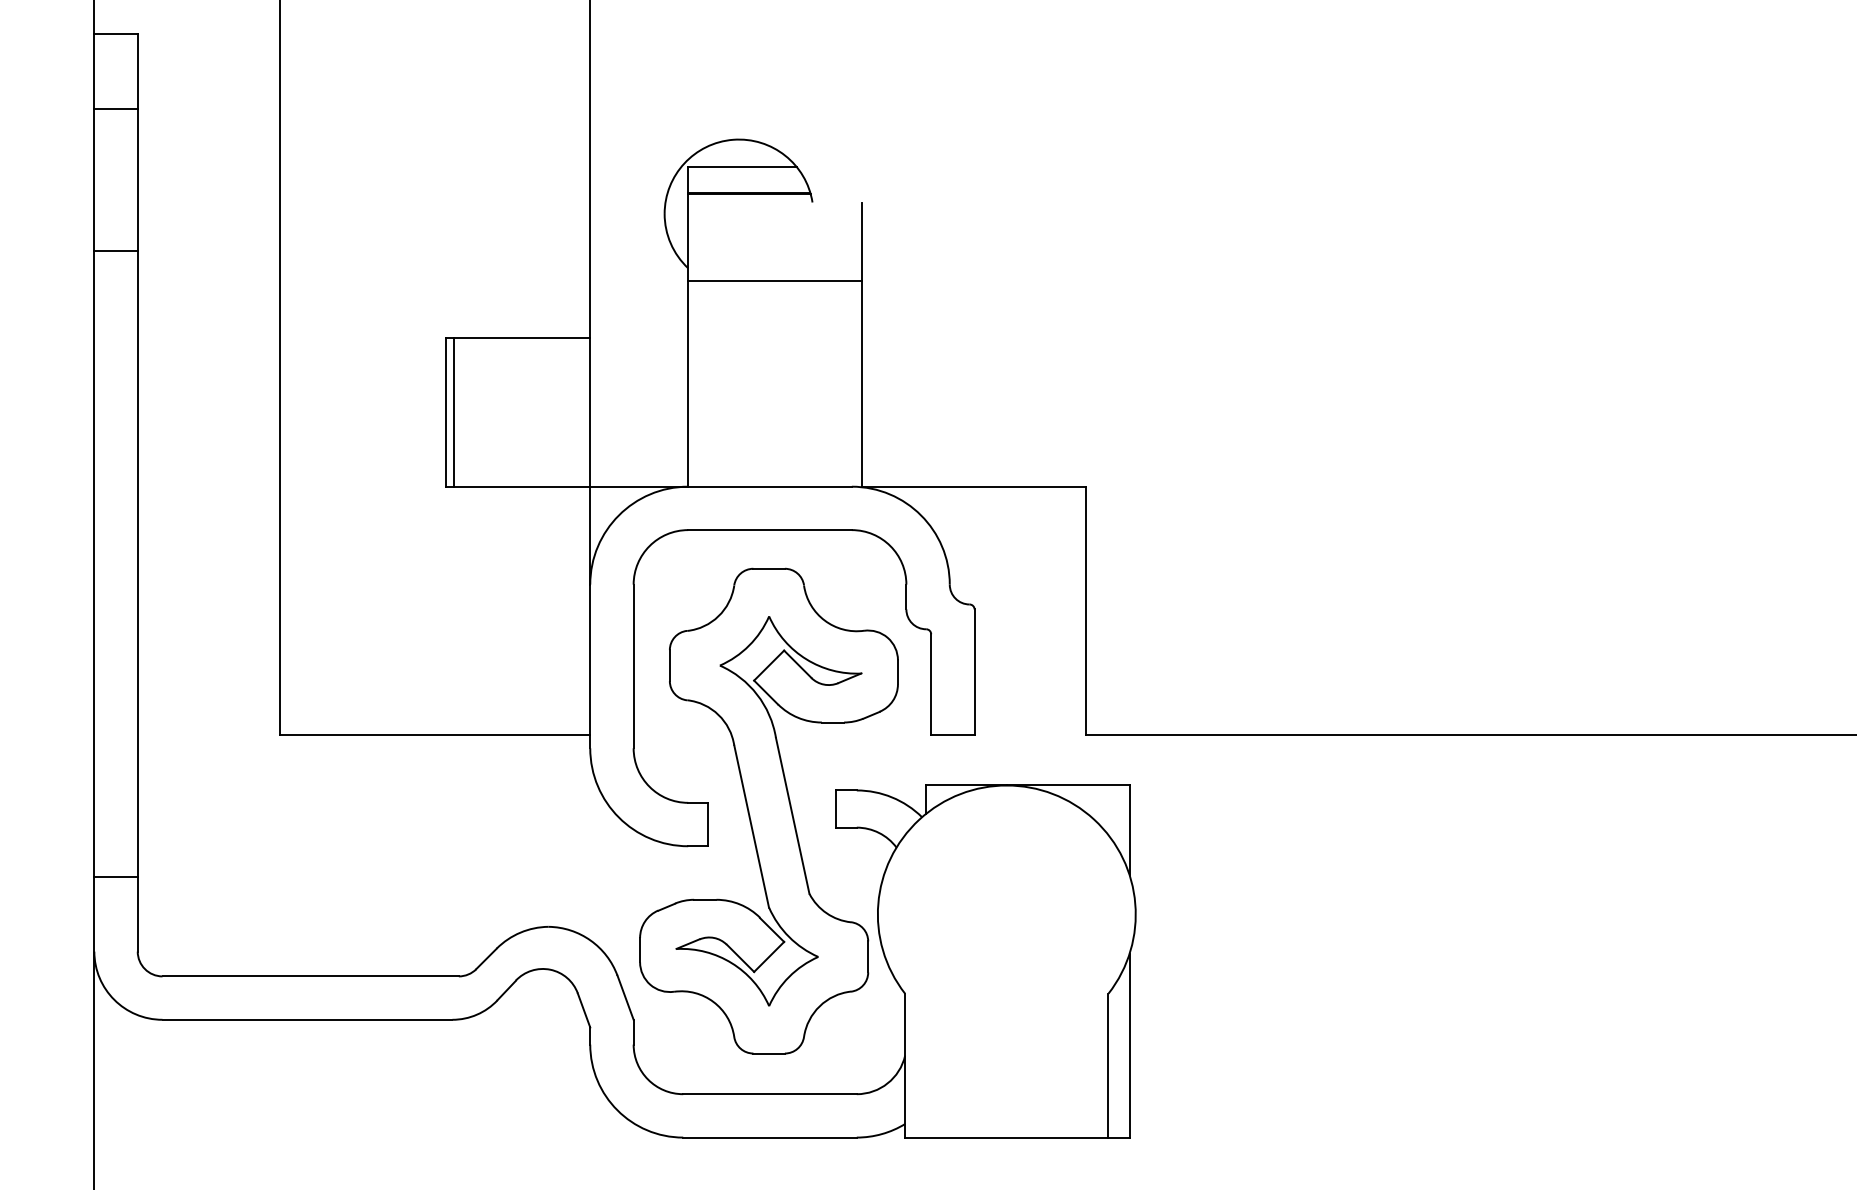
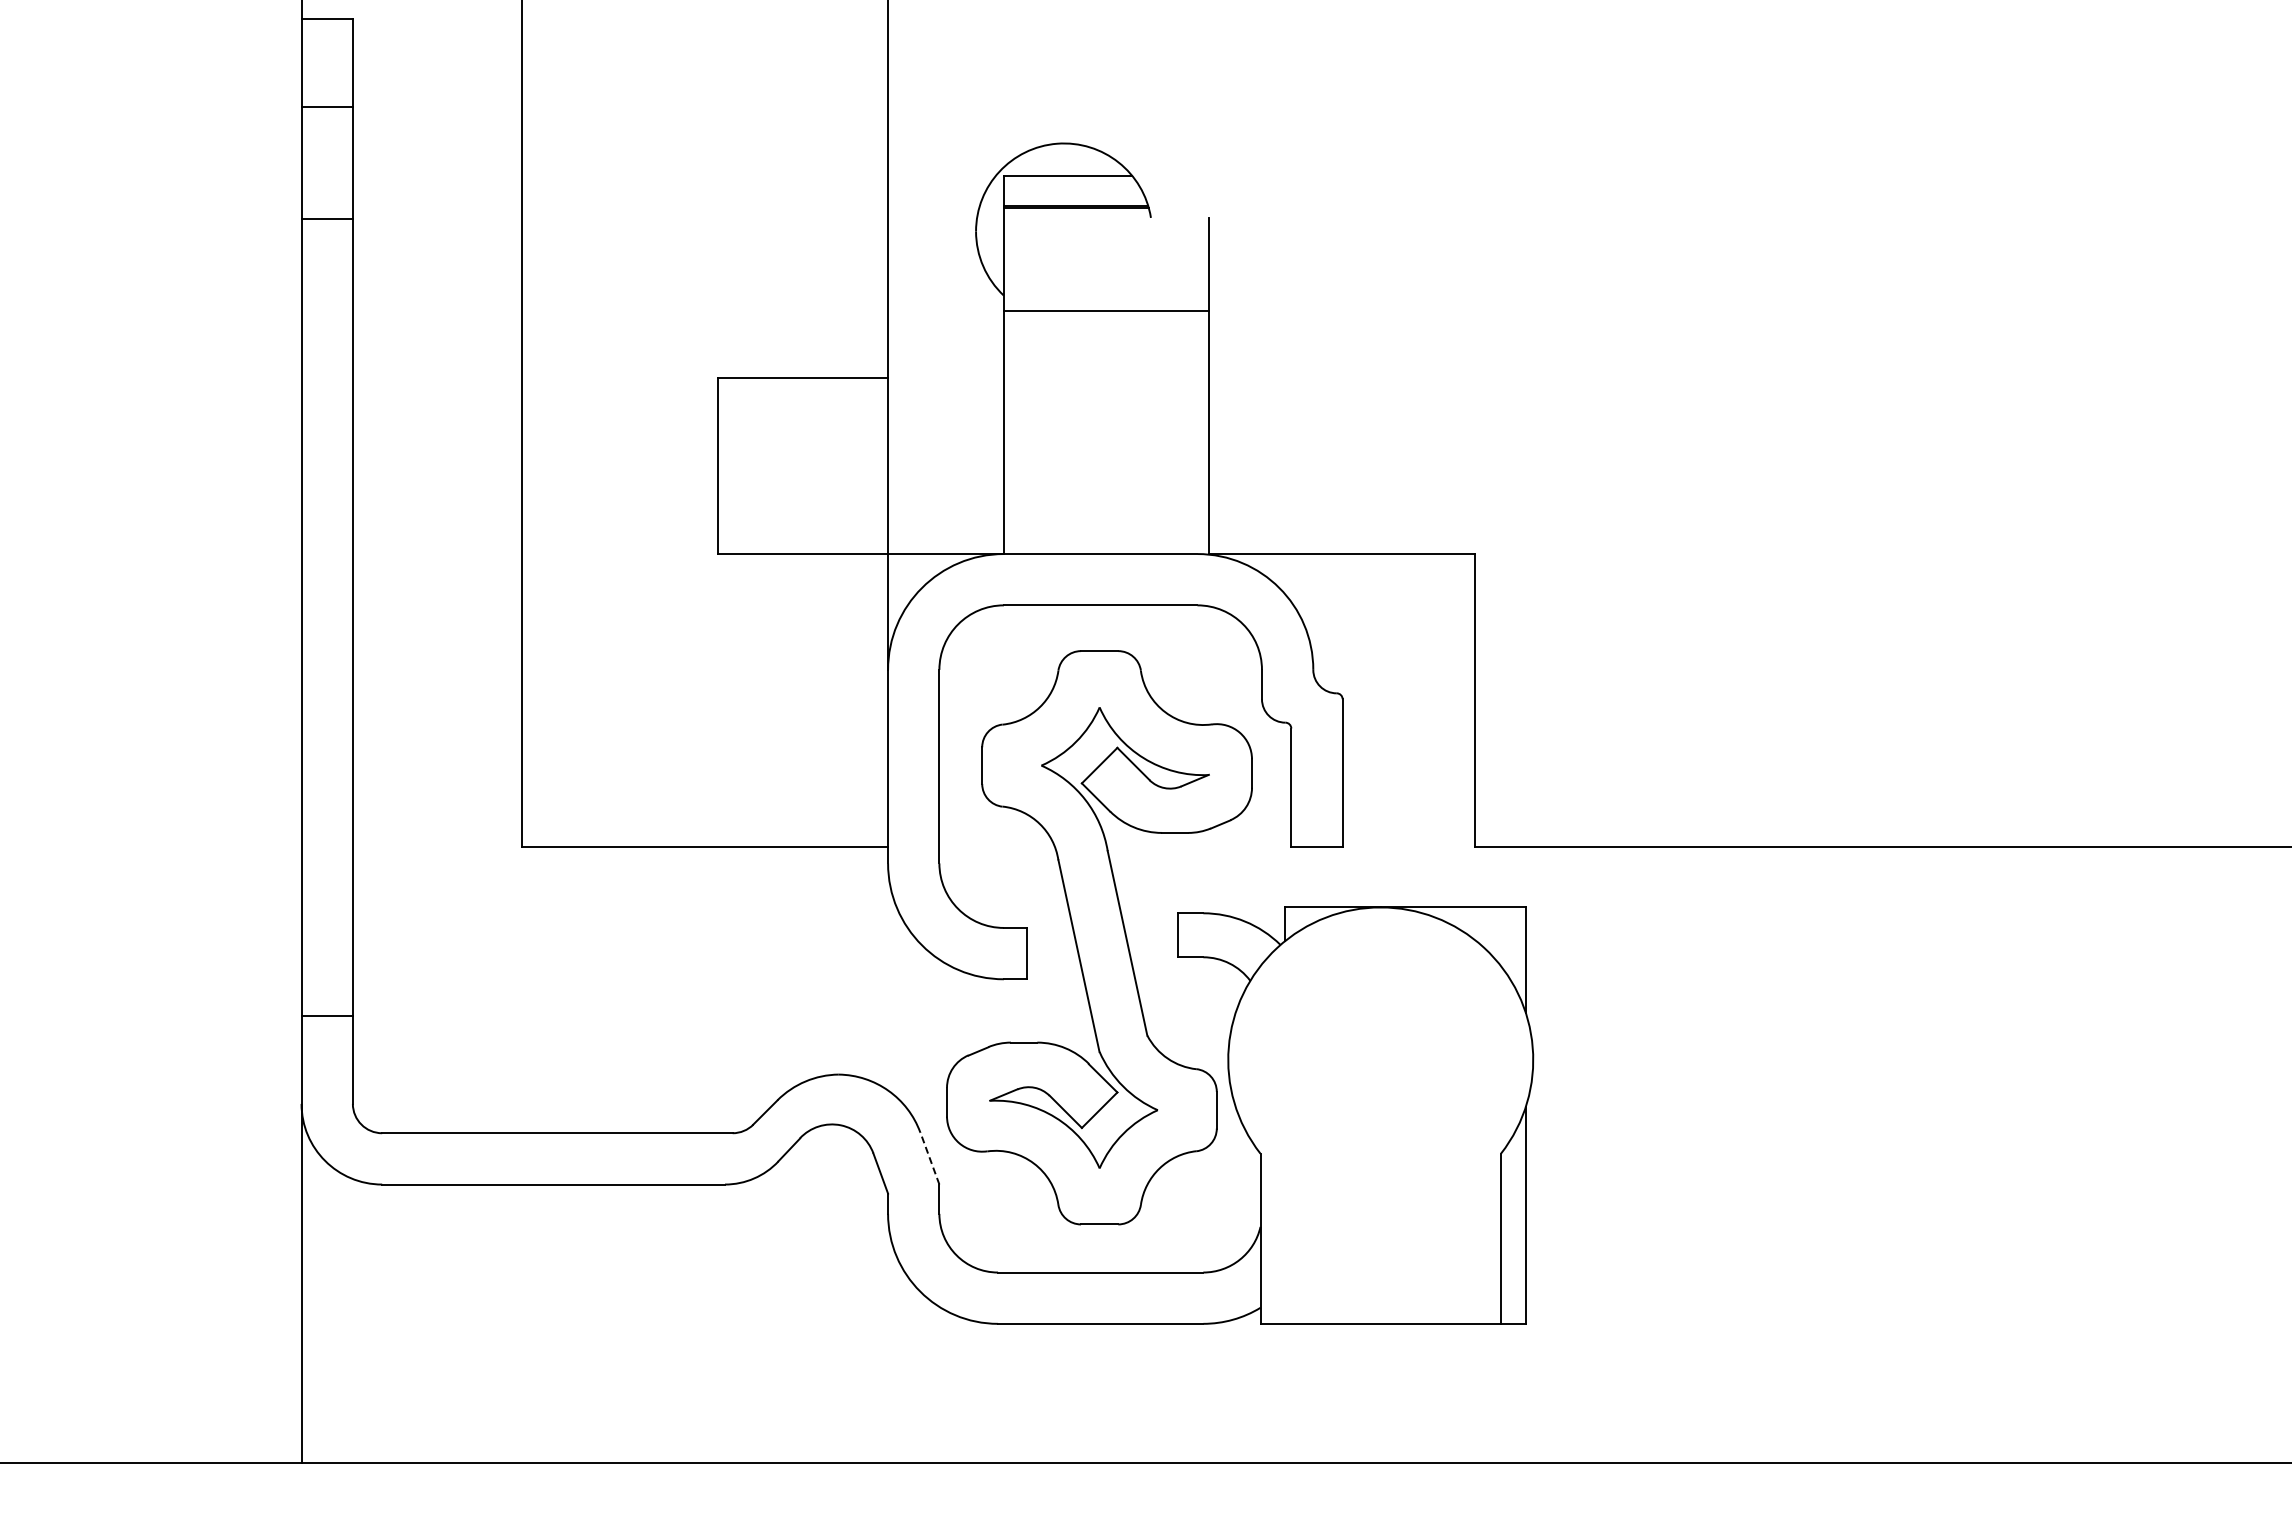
line: (115, 251) -> (326, 219), moved
line: (453, 412) -> (726, 466), removed
line: (625, 997) -> (929, 1158), solid -> dashed

